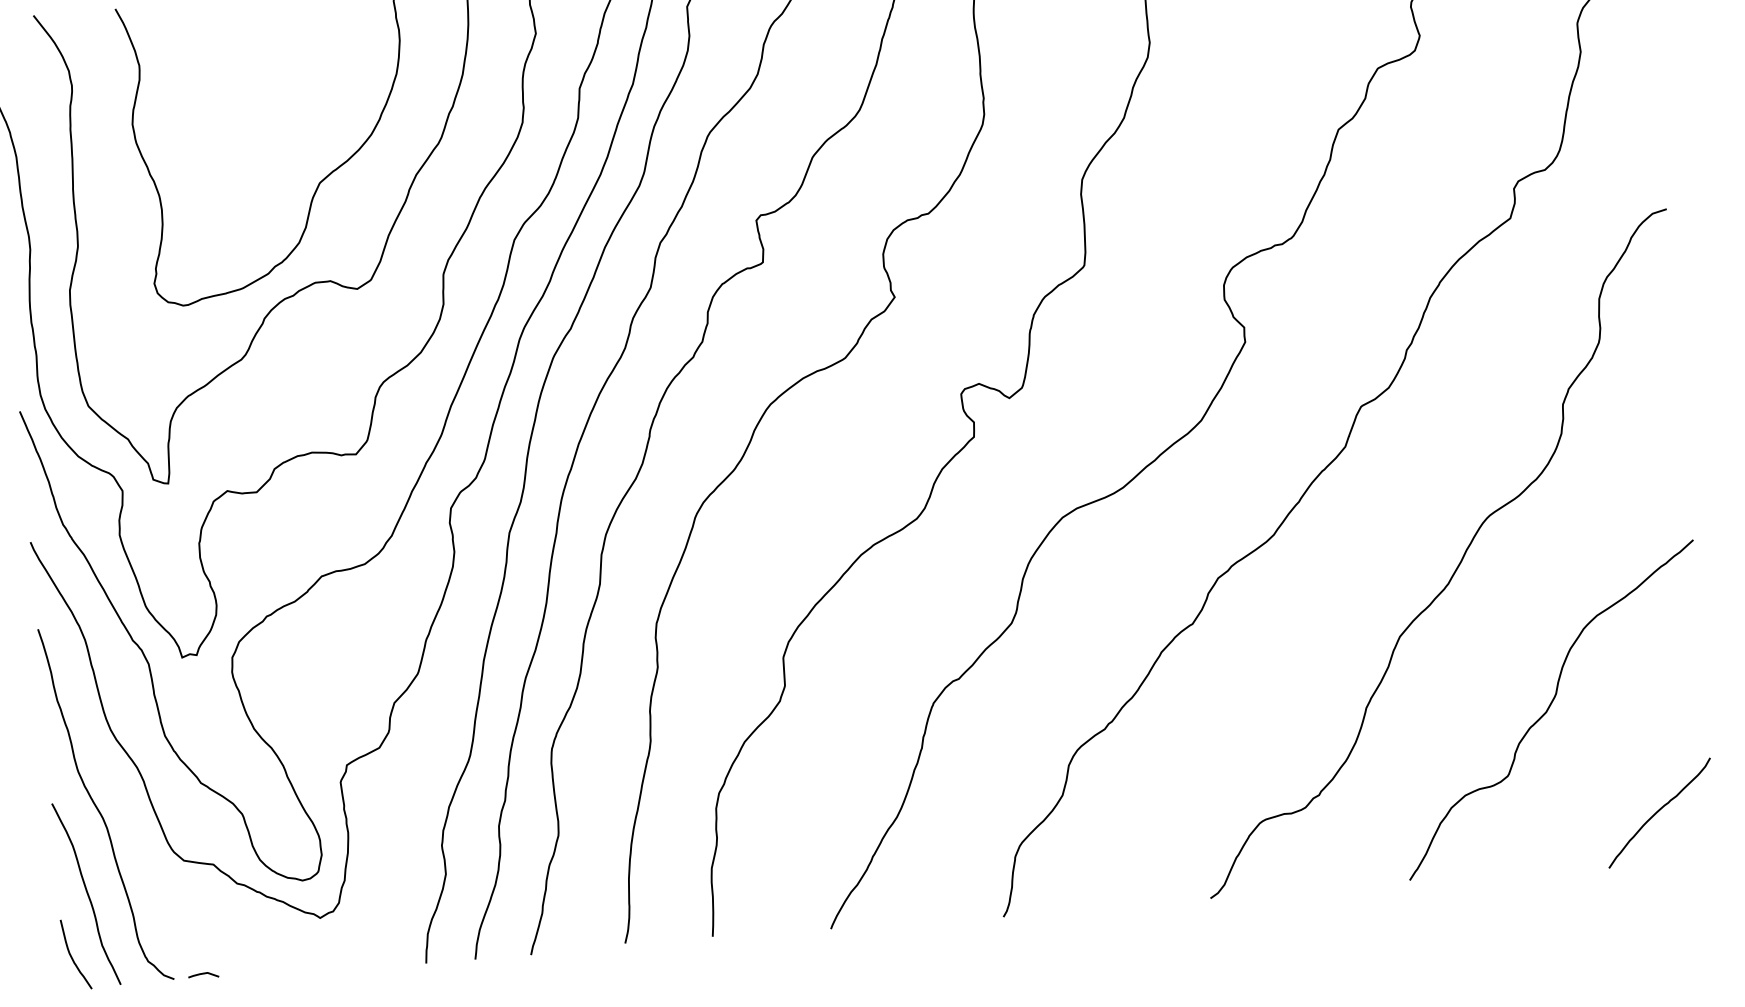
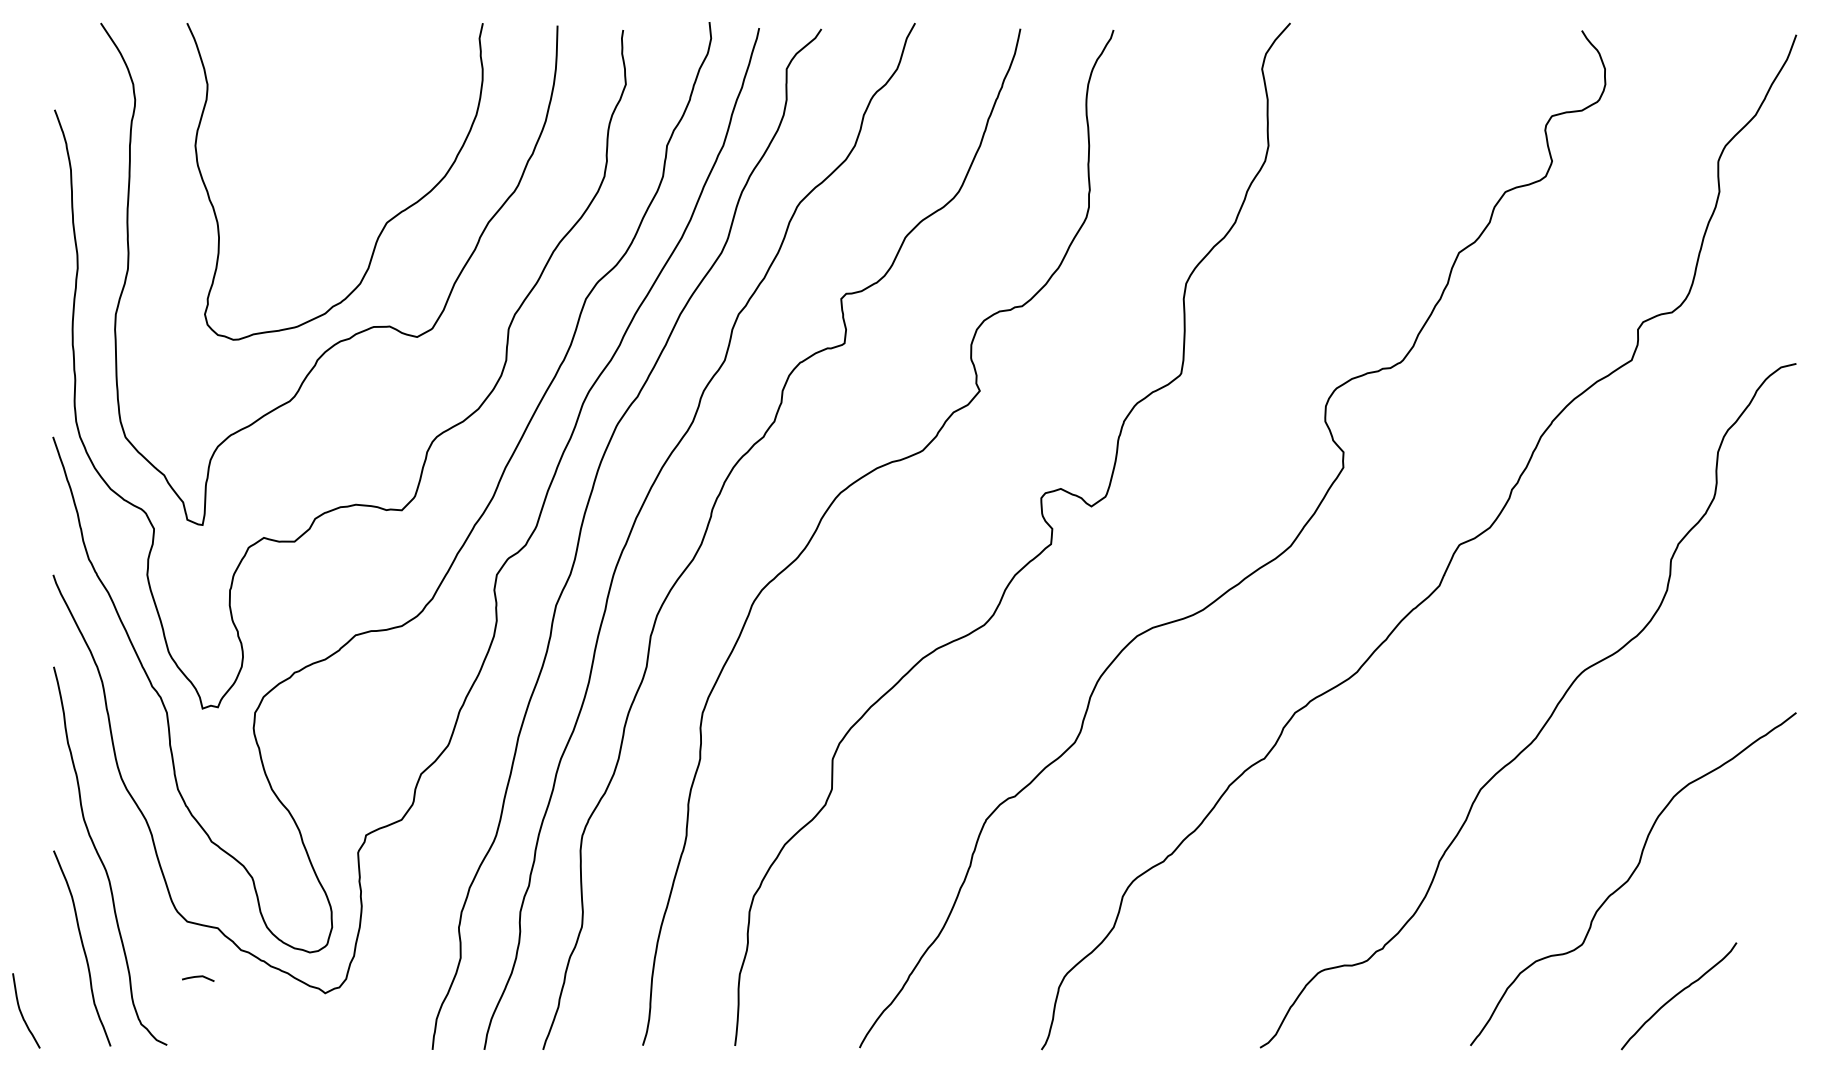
curve: (1658, 812) -> (1677, 995), moved
curve: (72, 957) -> (22, 1013), moved
line: (203, 974) -> (198, 977), moved

